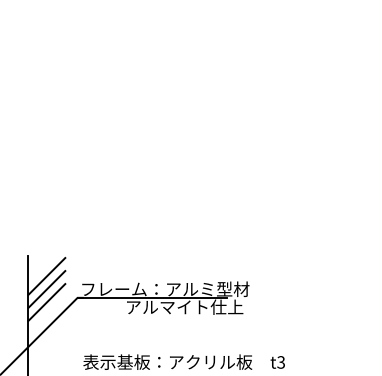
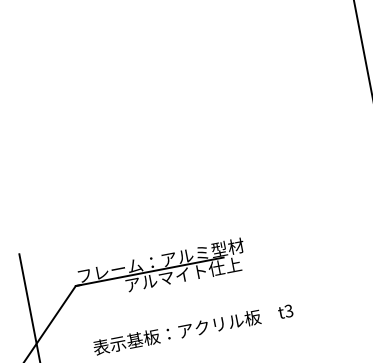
line: (46, 276) -> (41, 270), removed
line: (46, 289) -> (43, 283), removed
line: (46, 302) -> (45, 296), removed

